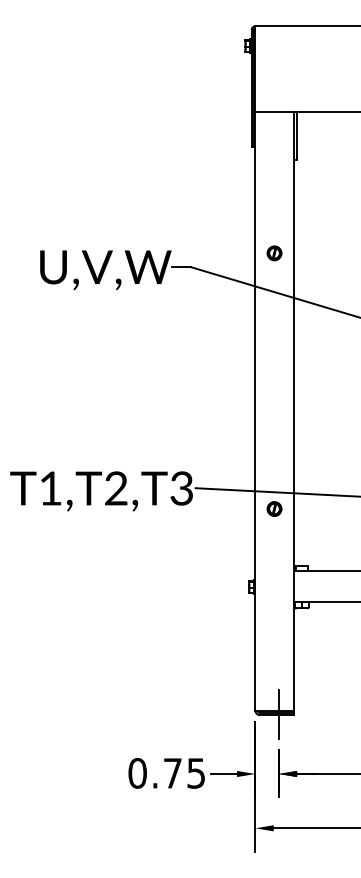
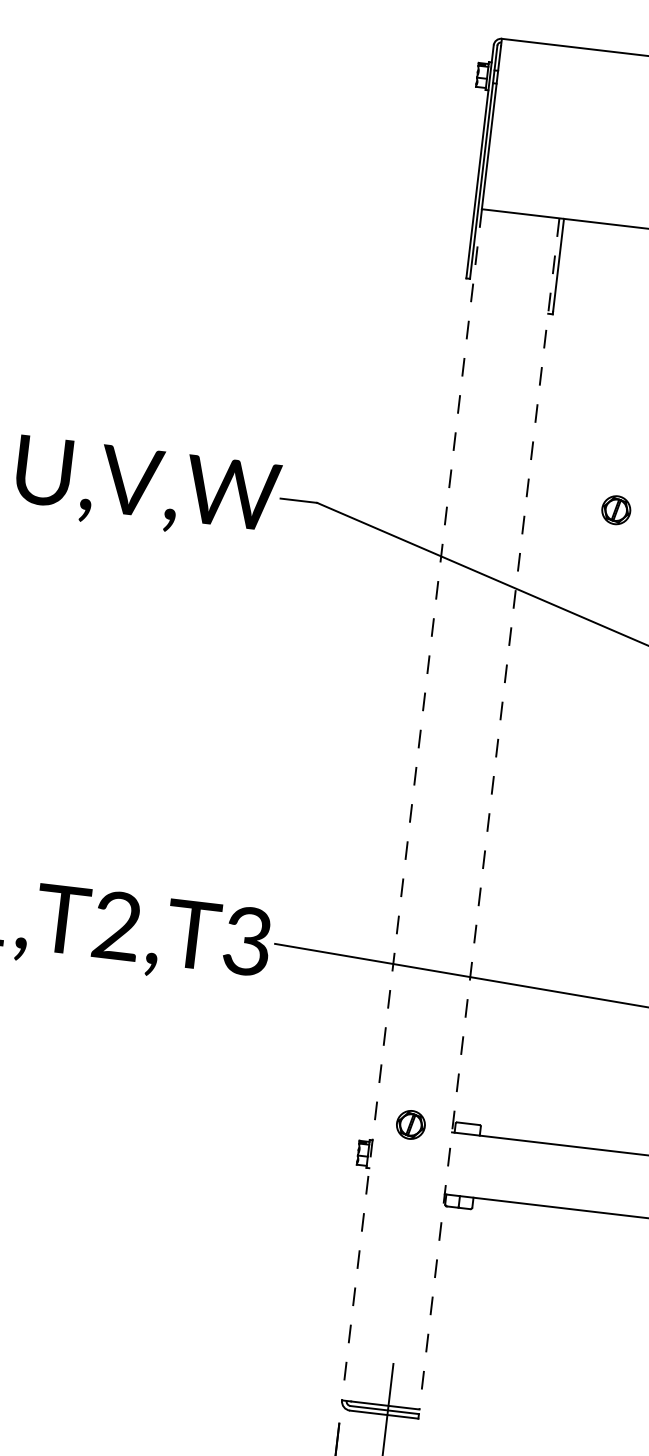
part: (274, 253) -> (616, 510), moved
line: (255, 411) -> (412, 805), solid -> dashed
line: (294, 411) -> (489, 814), solid -> dashed
part: (274, 508) -> (410, 1123), moved

